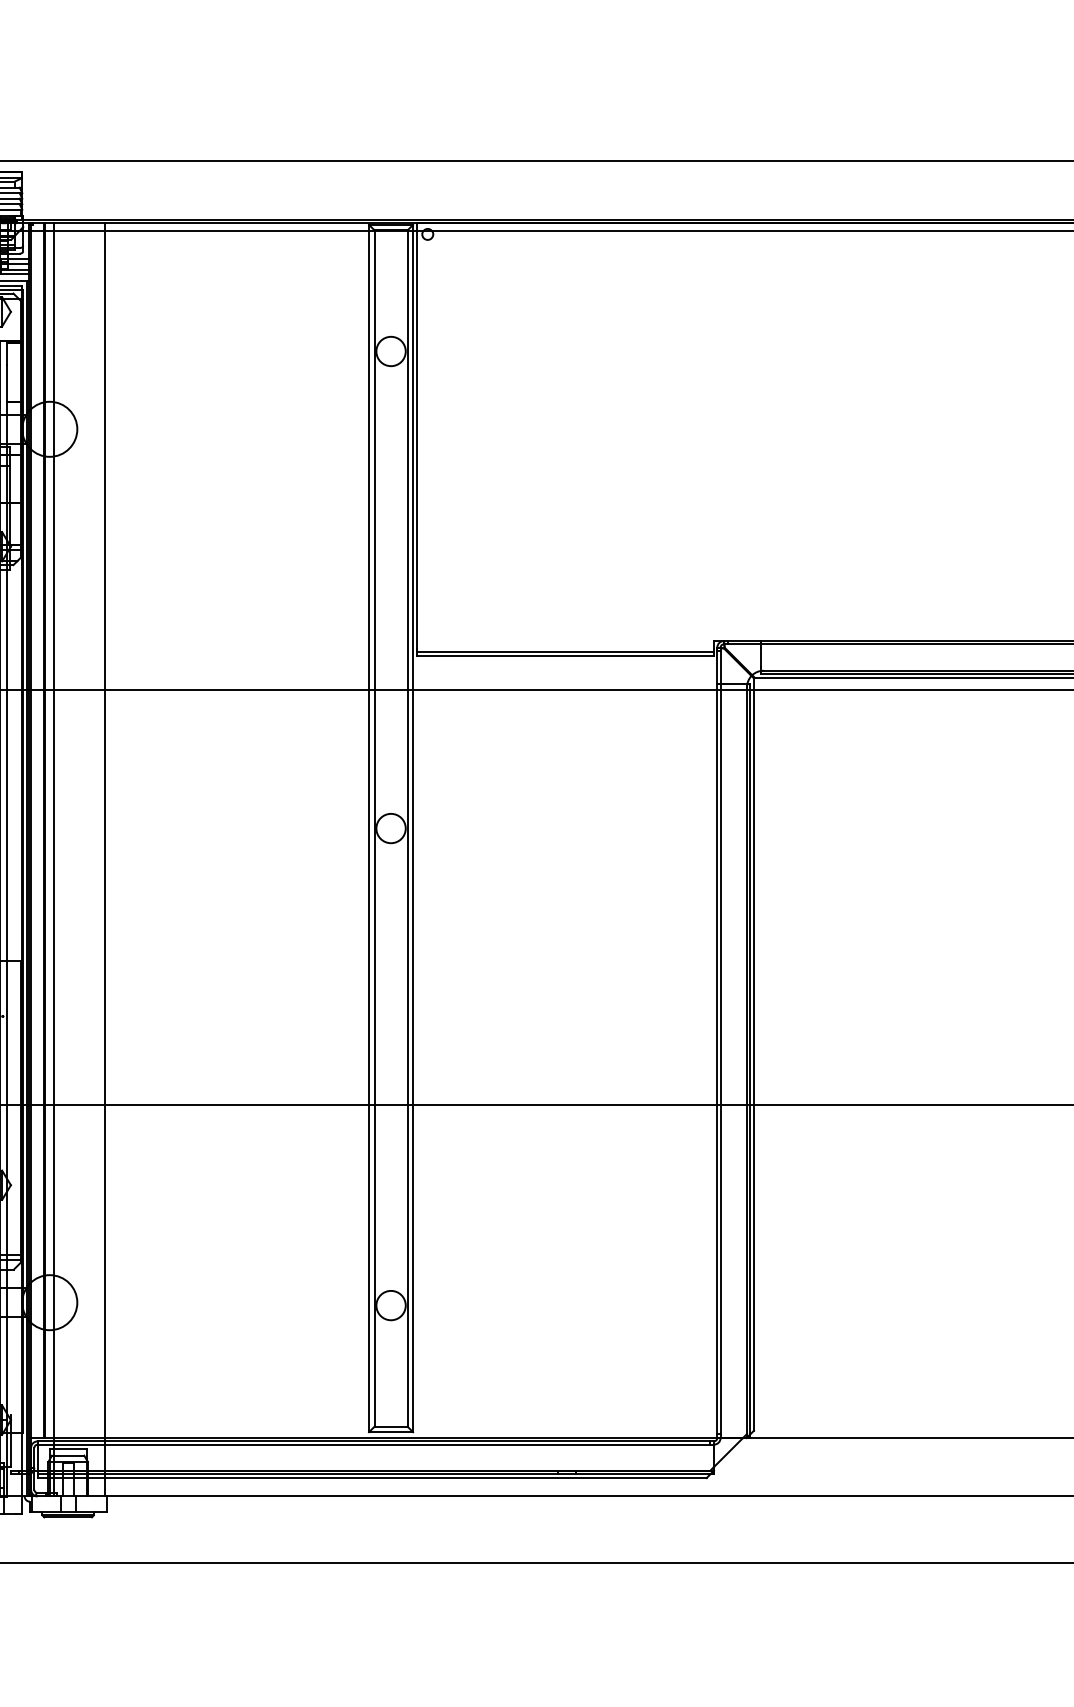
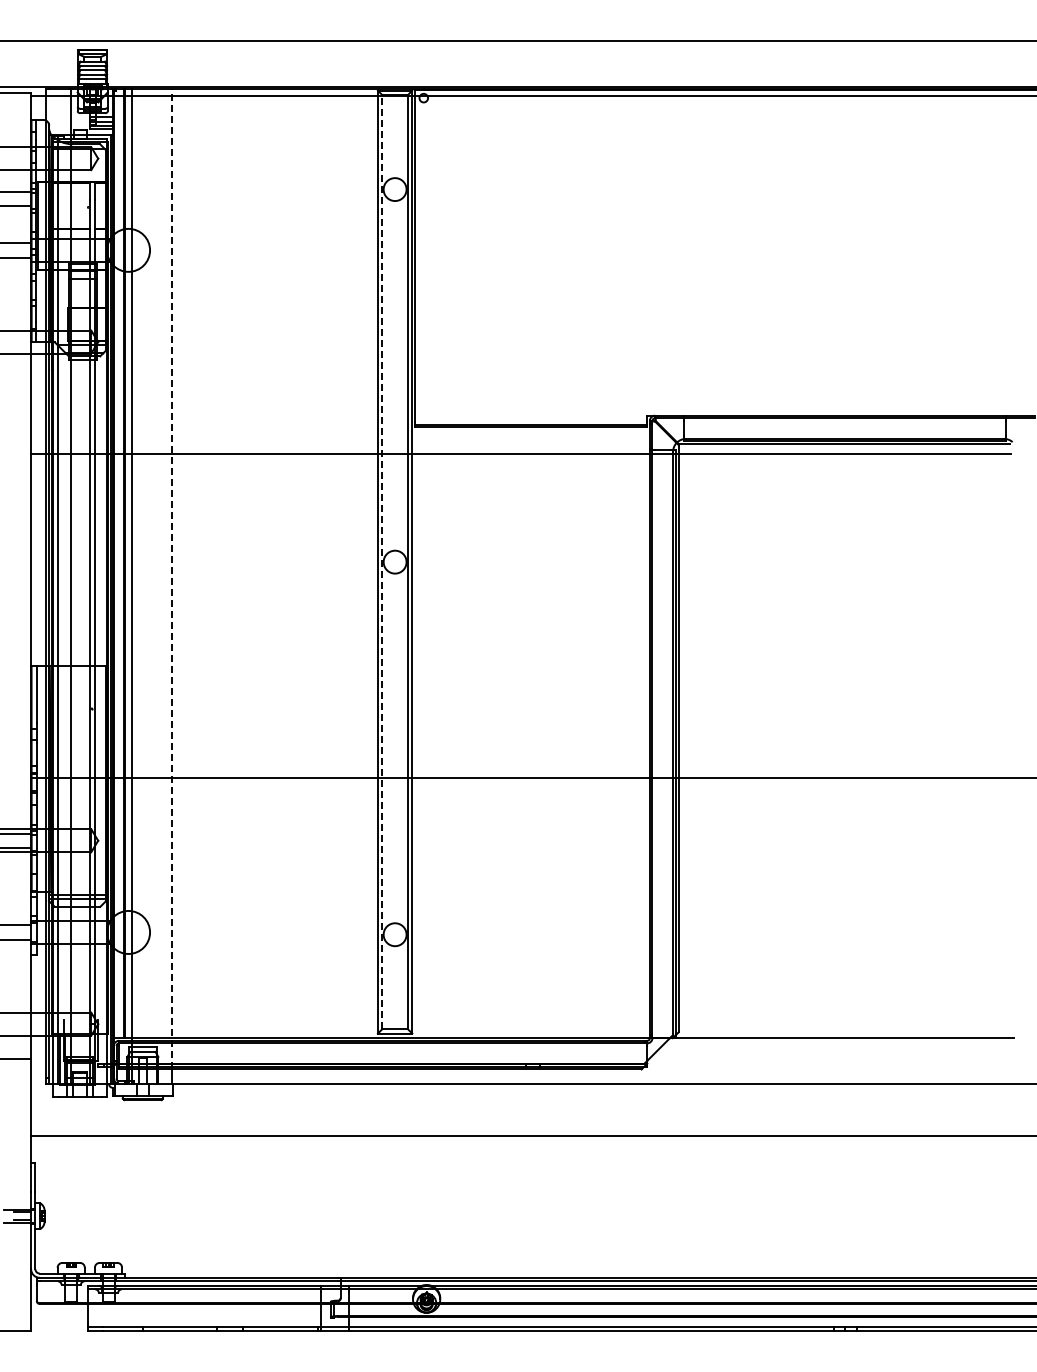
line: (374, 827) -> (382, 561), solid -> dashed
line: (104, 849) -> (171, 578), solid -> dashed

